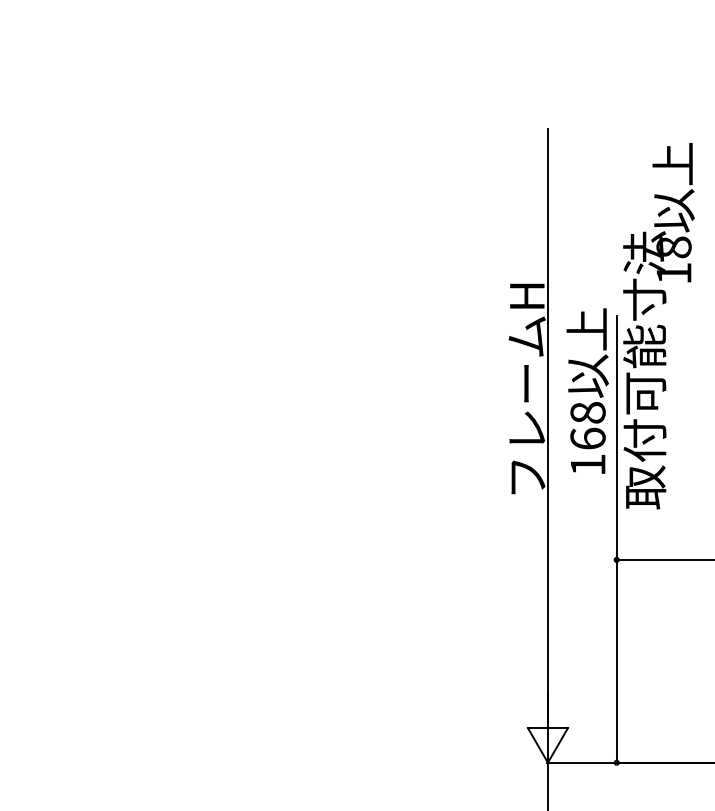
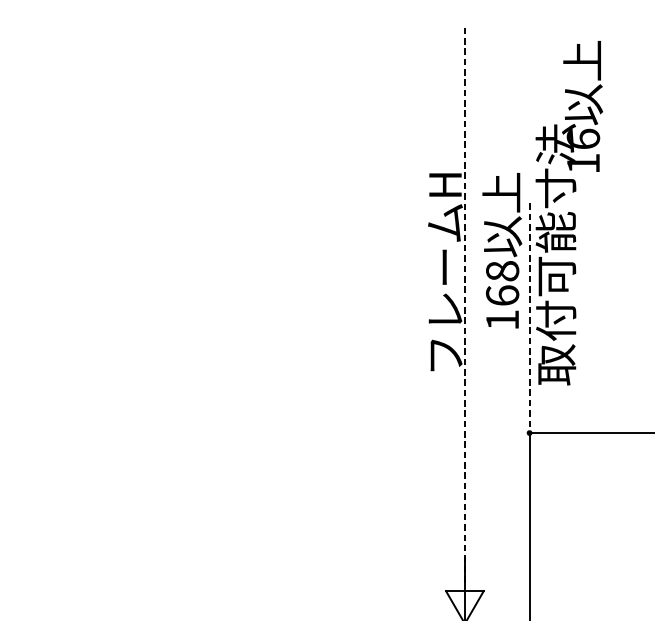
text: (673, 247) -> (582, 139), 18 -> 16
text: (587, 390) -> (502, 250), moved
line: (547, 425) -> (464, 306), solid -> dashed
line: (616, 438) -> (529, 318), solid -> dashed

